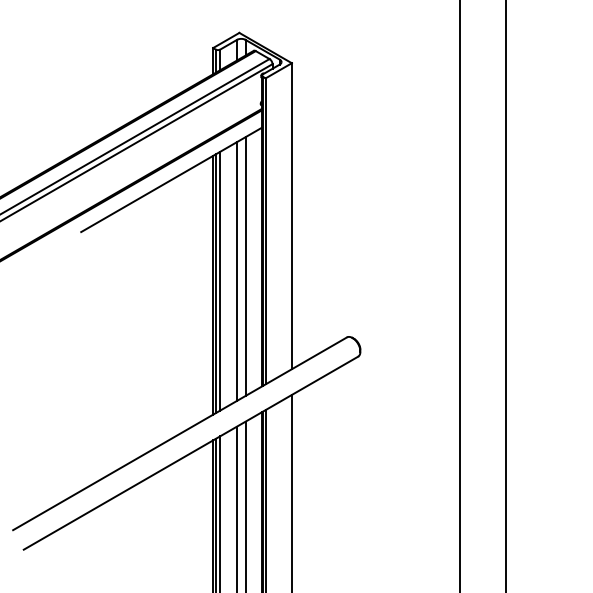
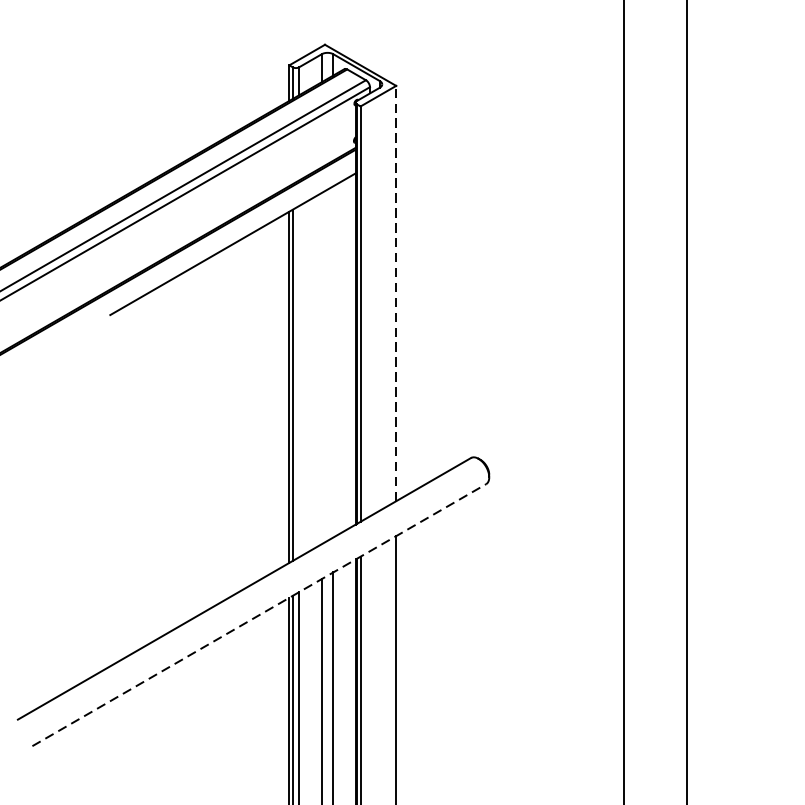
line: (291, 215) -> (395, 292), solid -> dashed
line: (245, 266) -> (333, 361), removed
line: (237, 271) -> (322, 368), removed
line: (220, 280) -> (299, 380), removed
line: (191, 452) -> (259, 614), solid -> dashed

